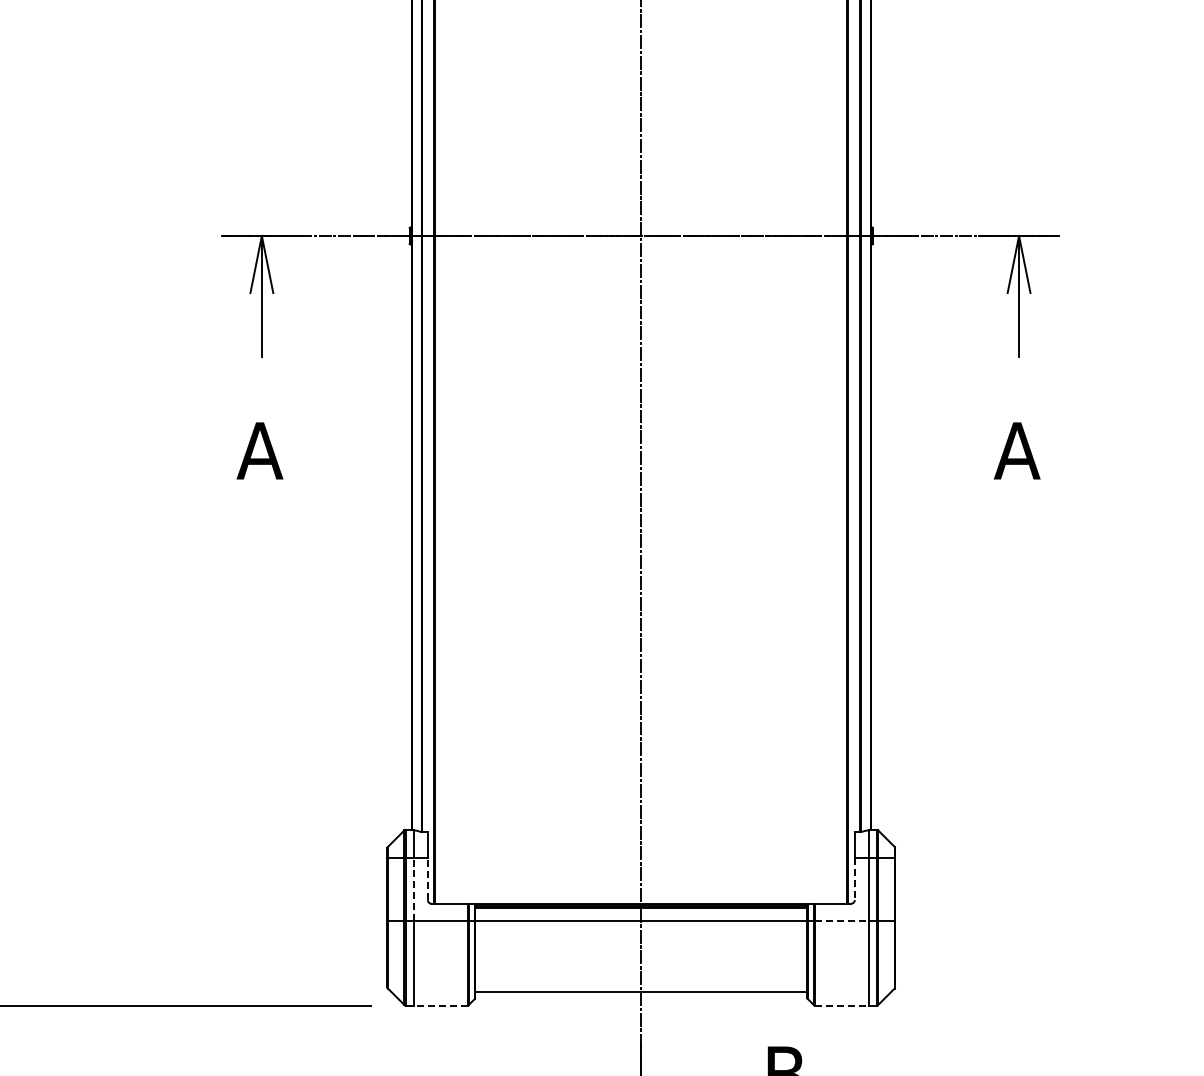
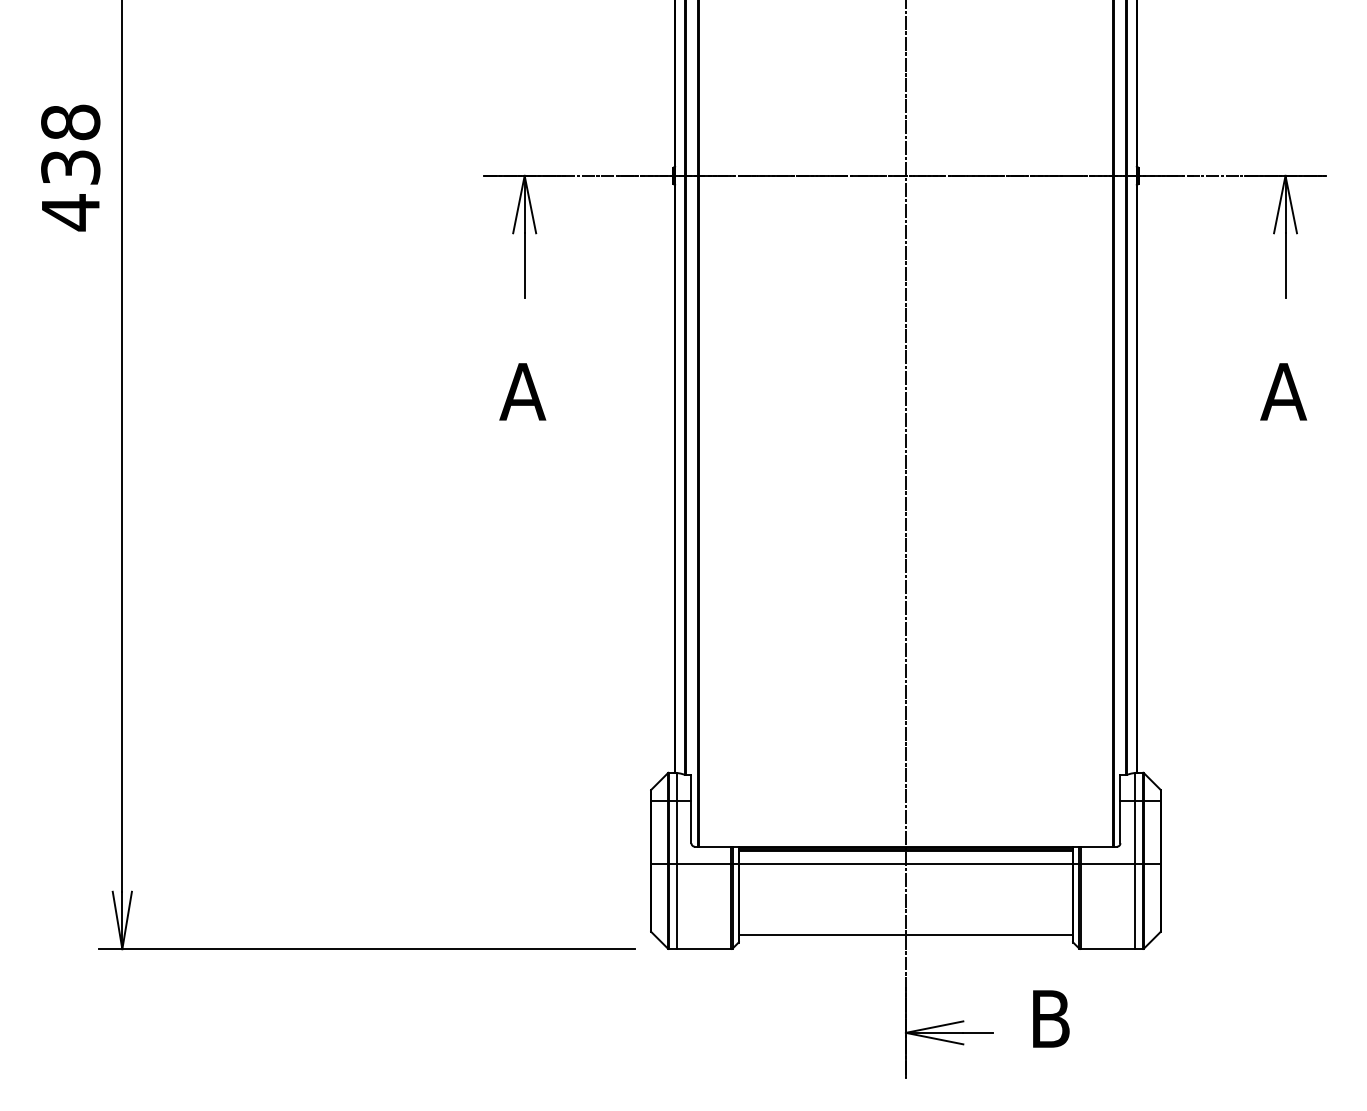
line: (427, 878) -> (691, 821), dashed -> solid
line: (854, 879) -> (1120, 822), dashed -> solid
line: (413, 889) -> (677, 832), dashed -> solid
line: (841, 921) -> (1107, 864), dashed -> solid
line: (440, 1005) -> (704, 949), dashed -> solid
line: (841, 1005) -> (1107, 949), dashed -> solid

